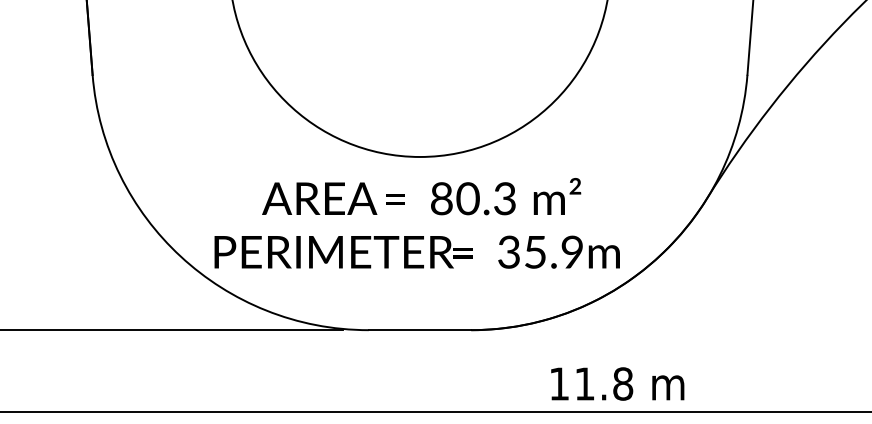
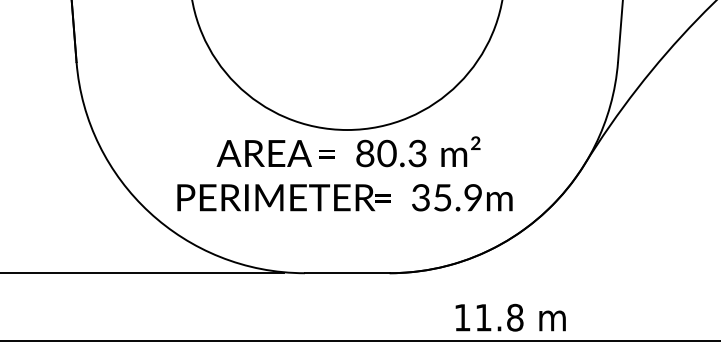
text: (416, 222) -> (344, 173), moved

